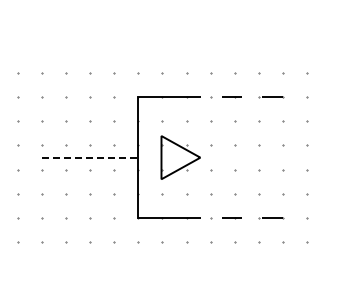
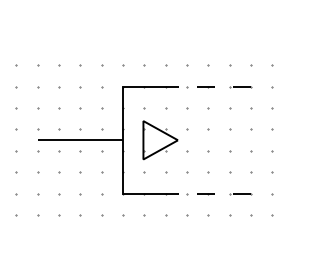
line: (90, 157) -> (80, 140), dashed -> solid

